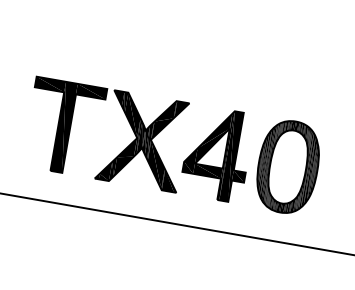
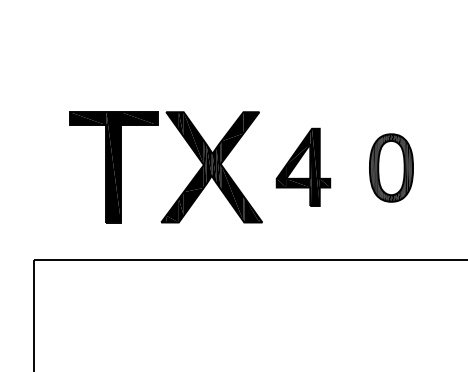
part: (217, 154) -> (303, 167), size x0.7
part: (288, 166) -> (391, 167), size x0.6

